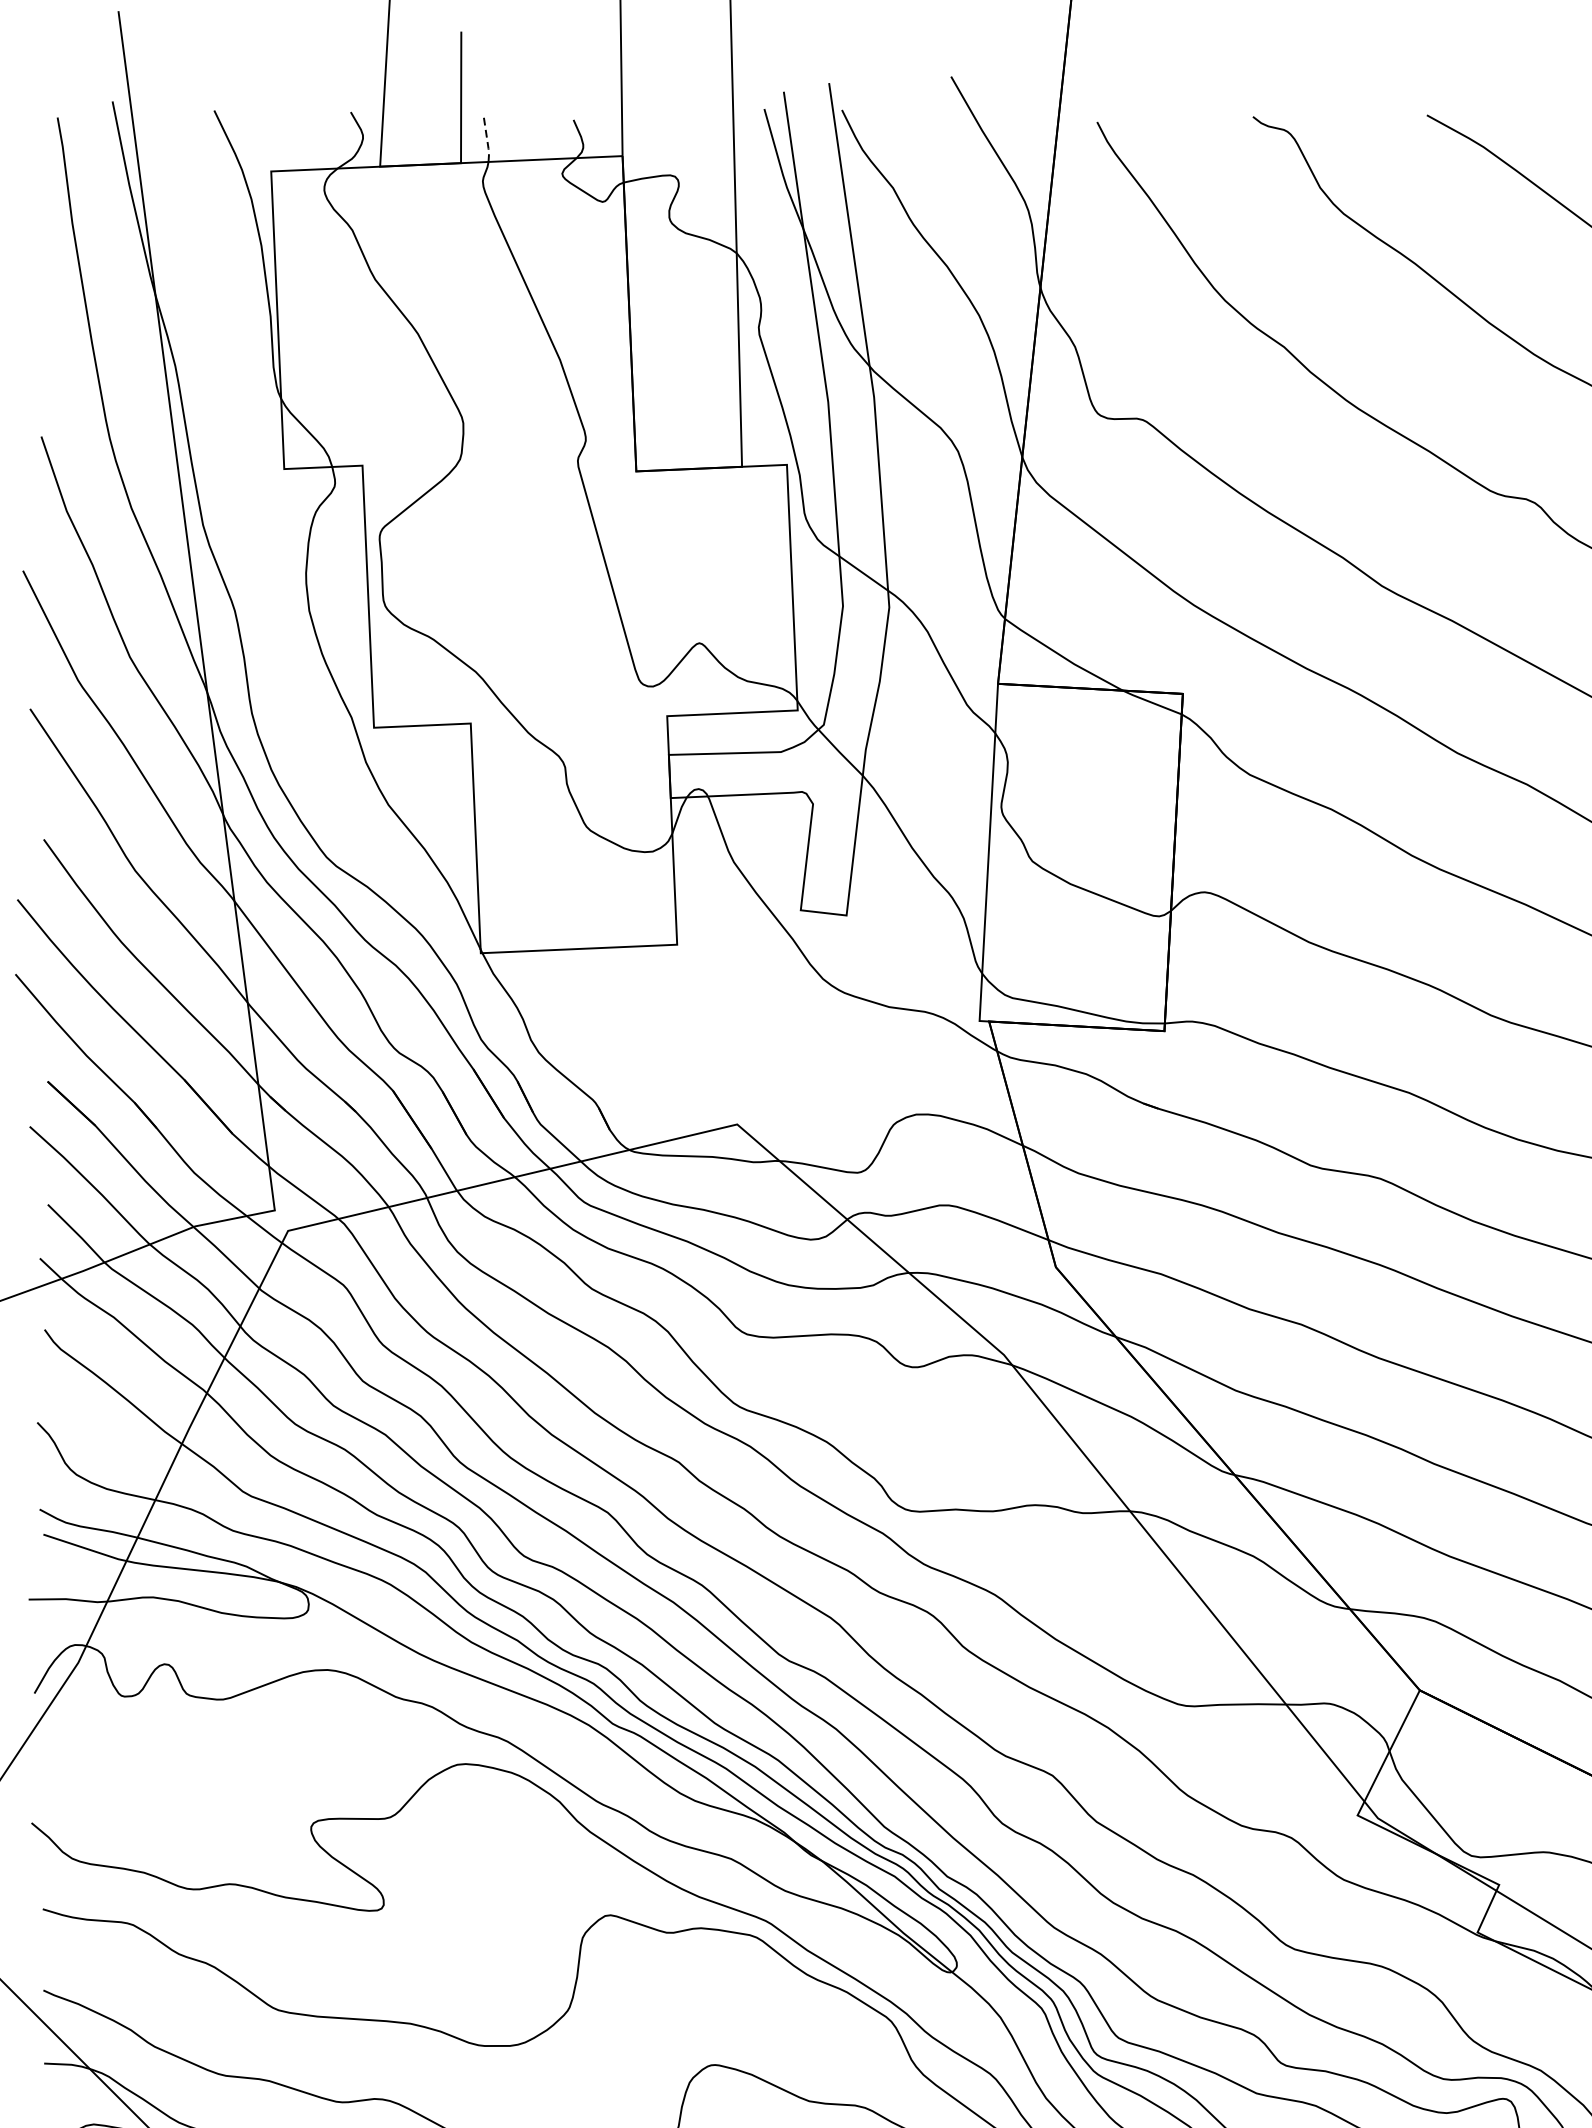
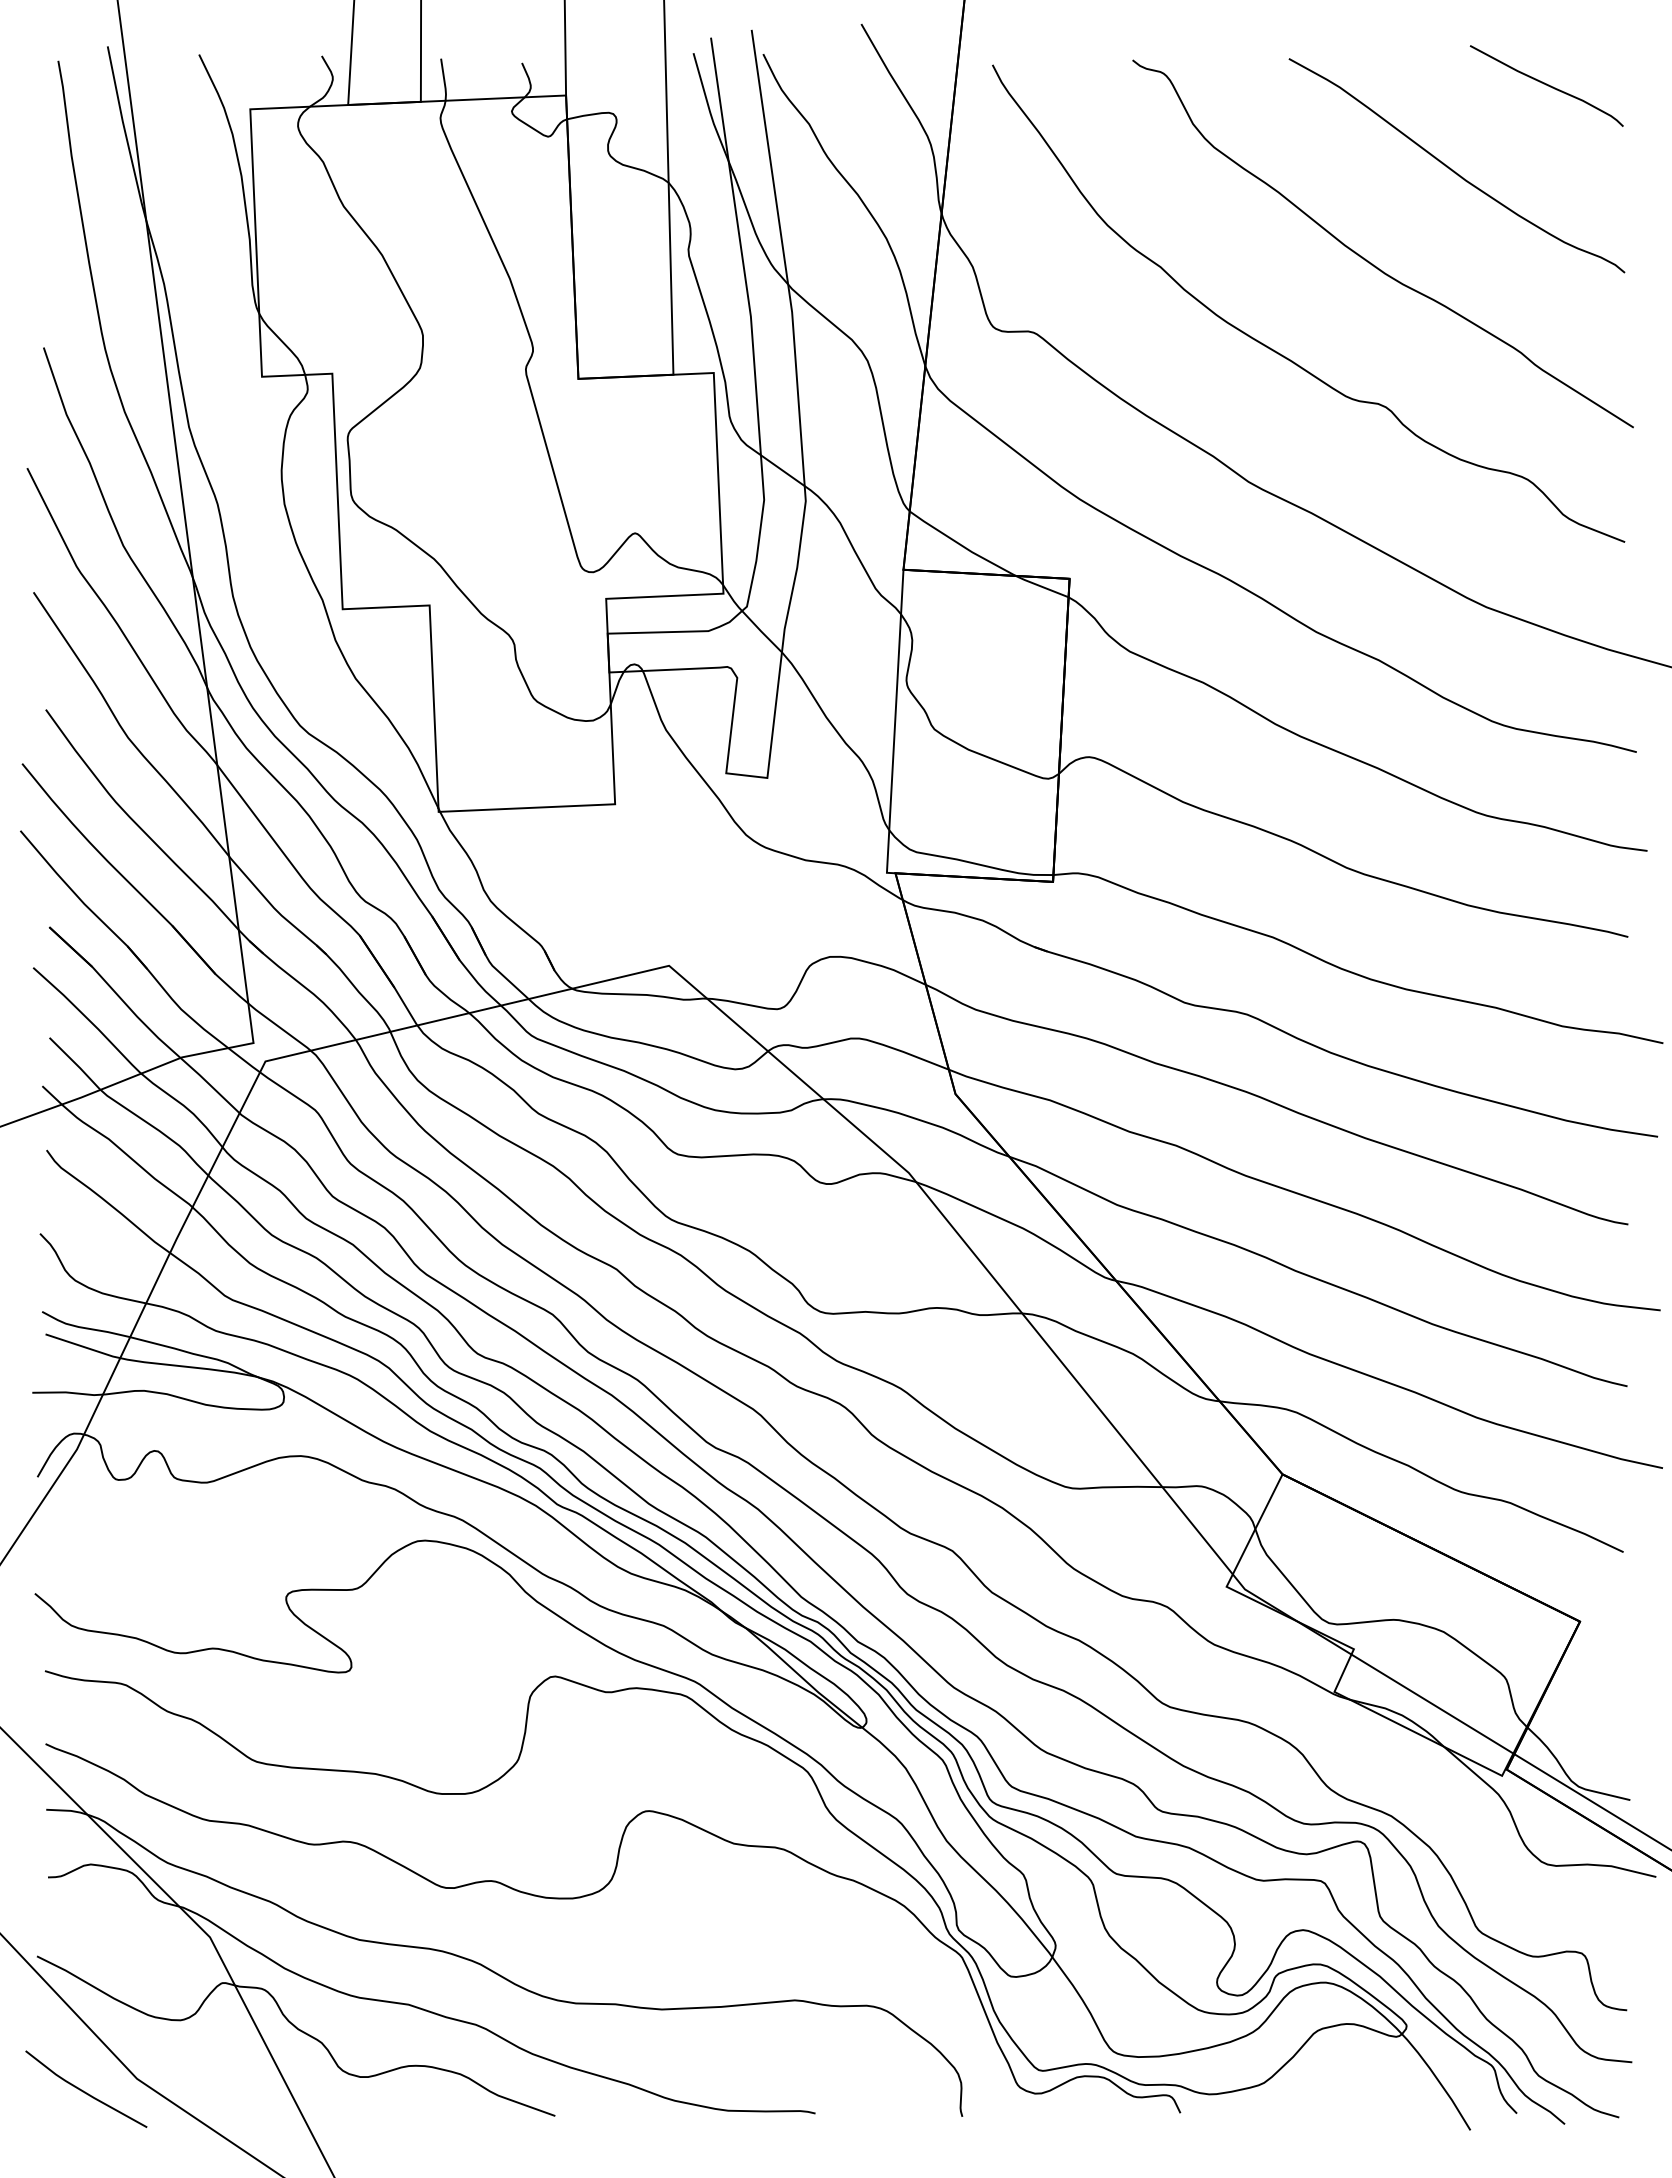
line: (487, 140) -> (444, 81), dashed -> solid

